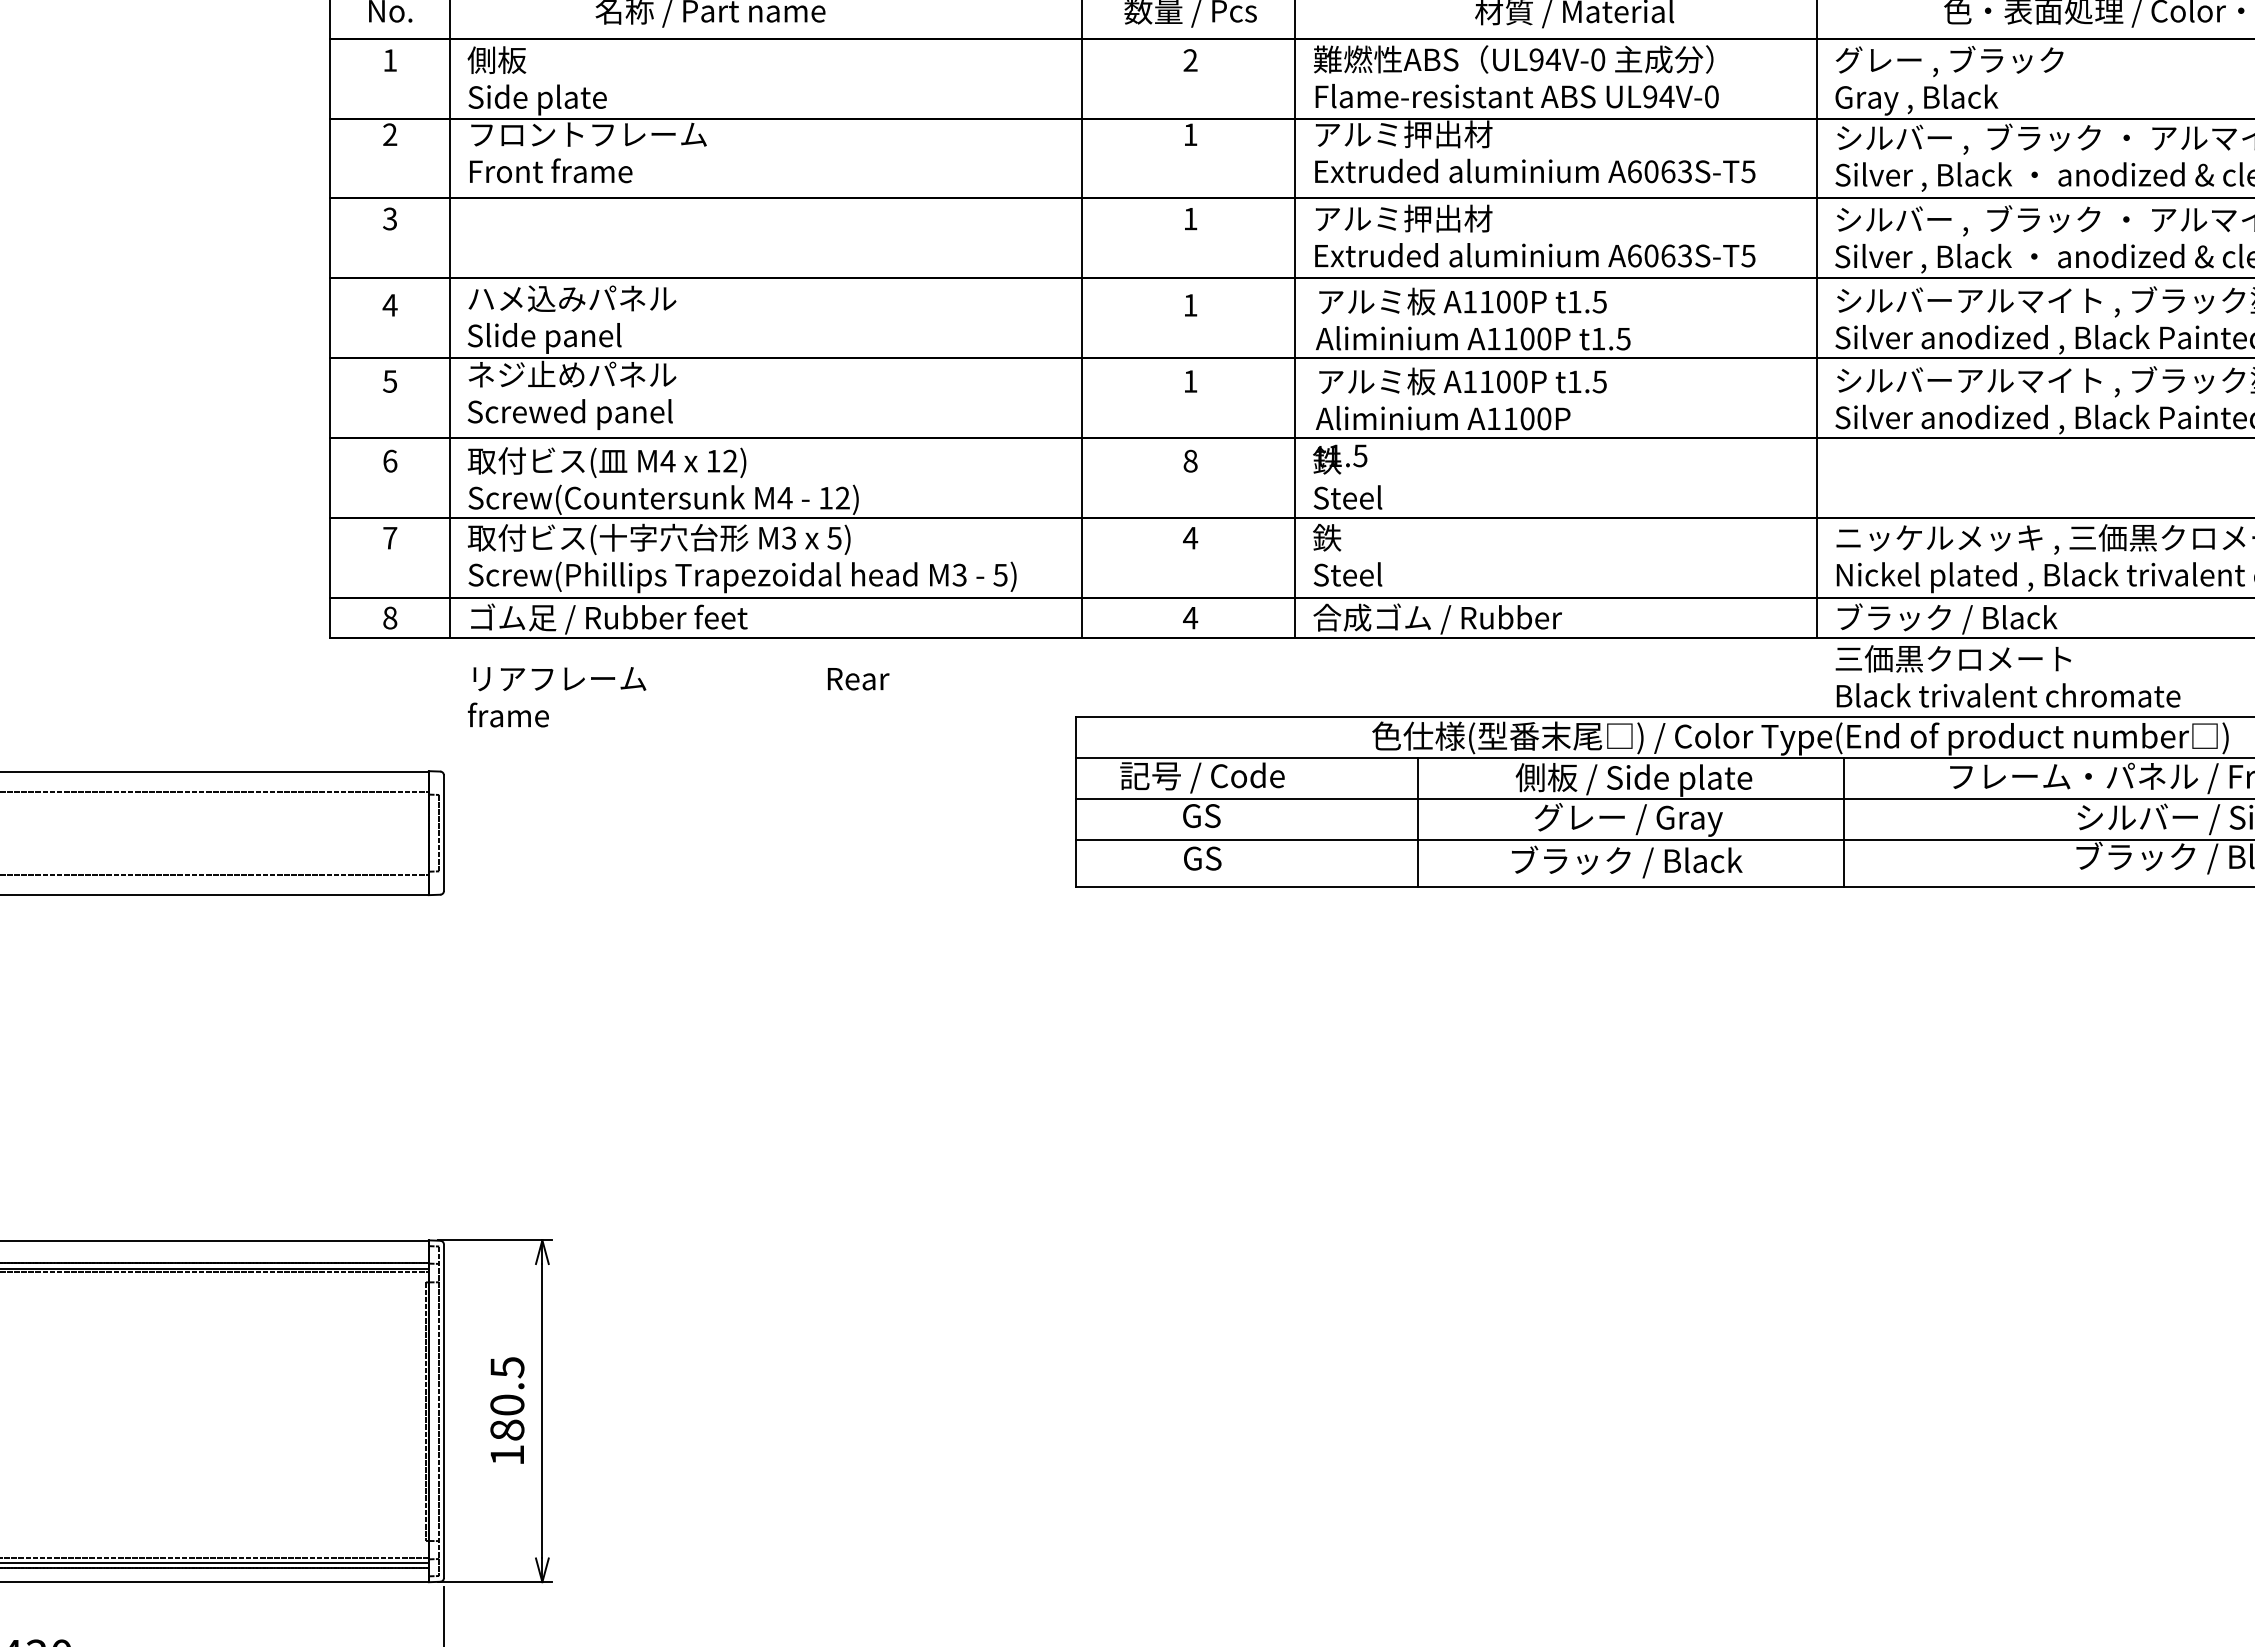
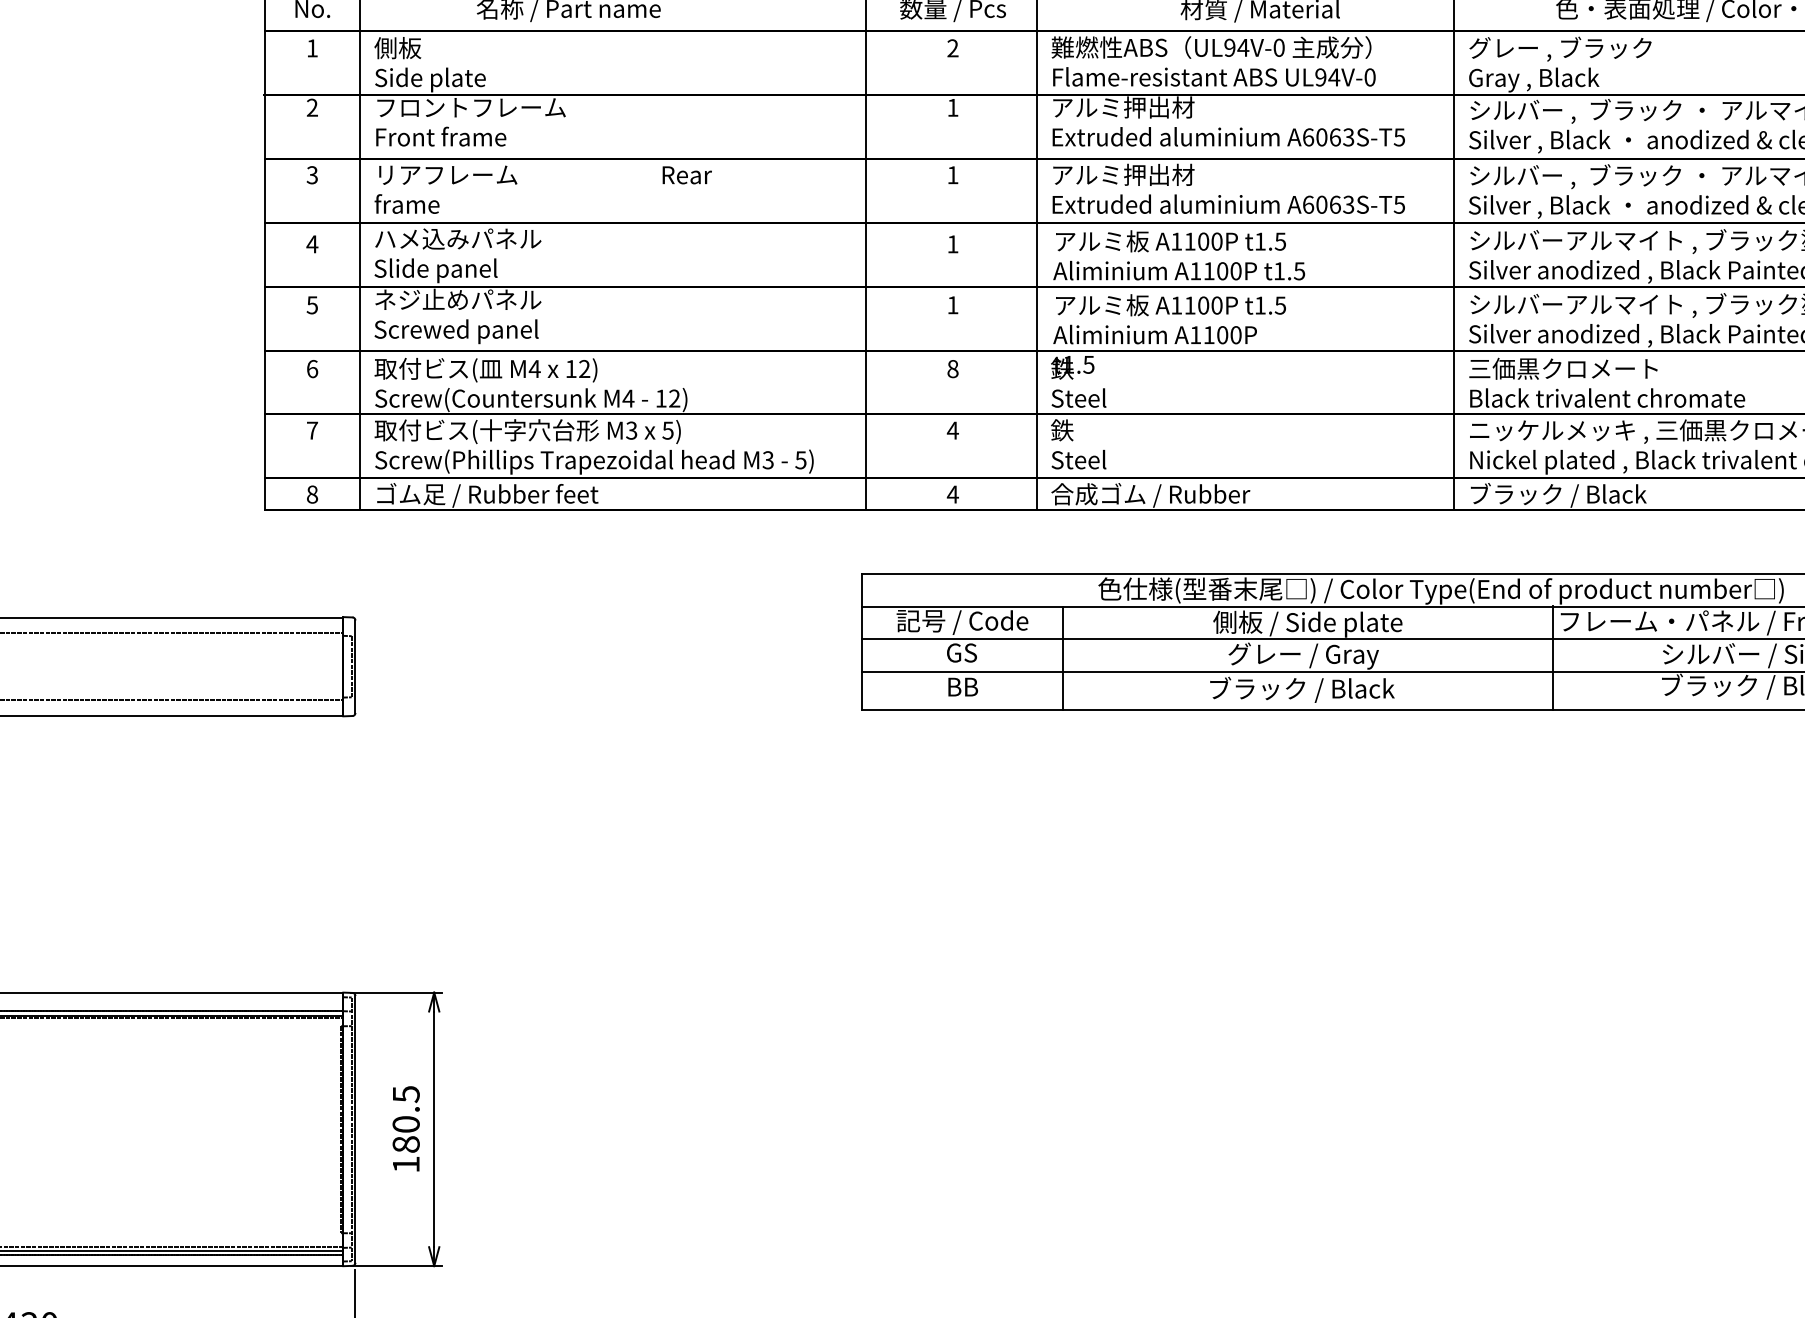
text: (2007, 676) -> (1606, 382), moved
text: (678, 697) -> (543, 190), moved
line: (1417, 821) -> (1063, 657), moved
line: (1844, 821) -> (1553, 657), moved
text: (1202, 858) -> (962, 687), GS -> BB

